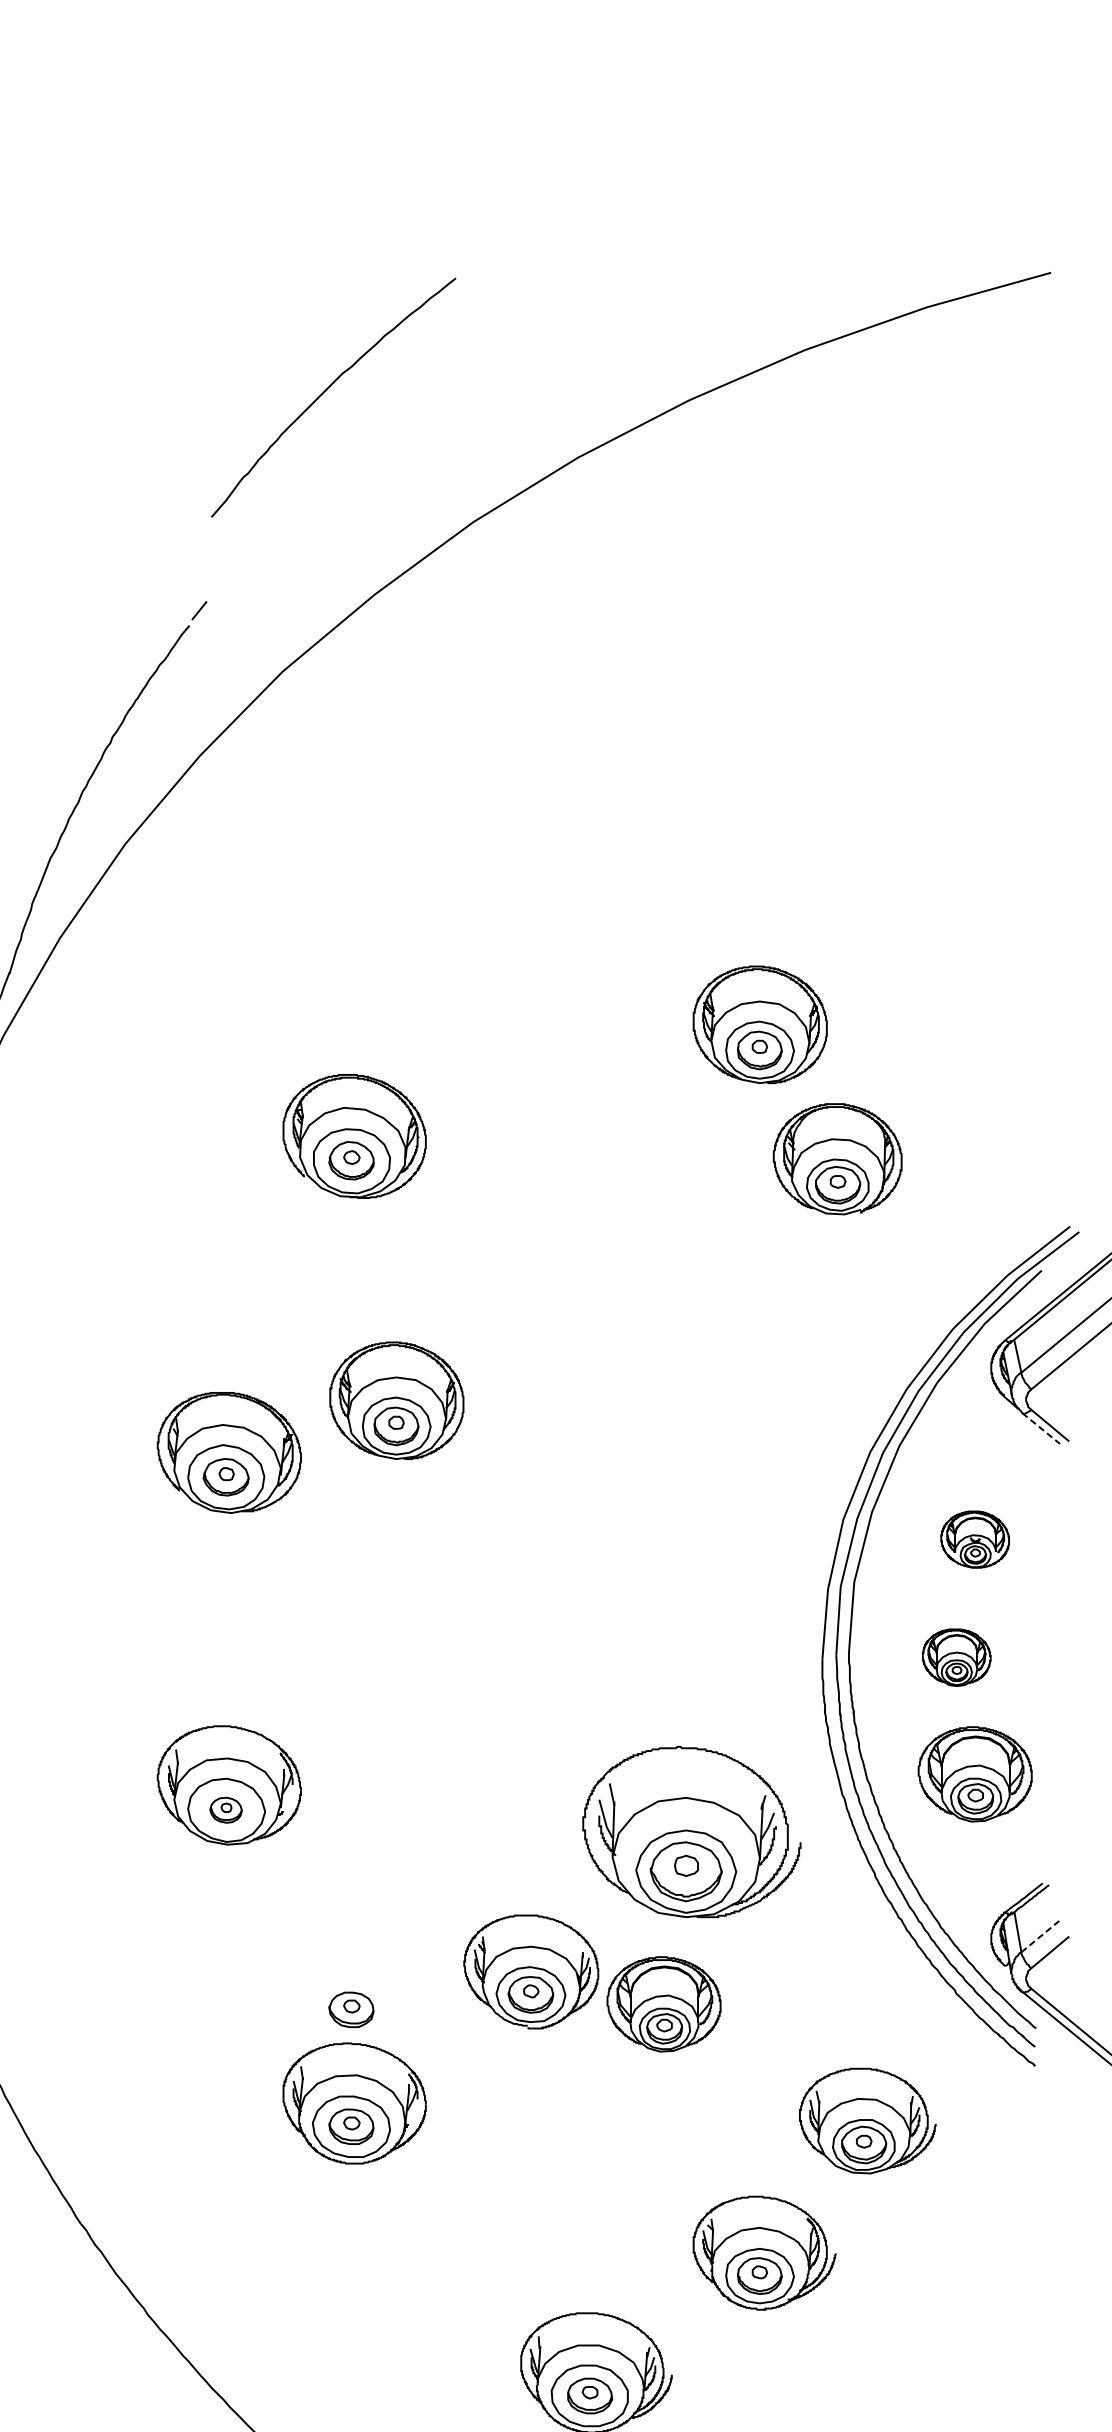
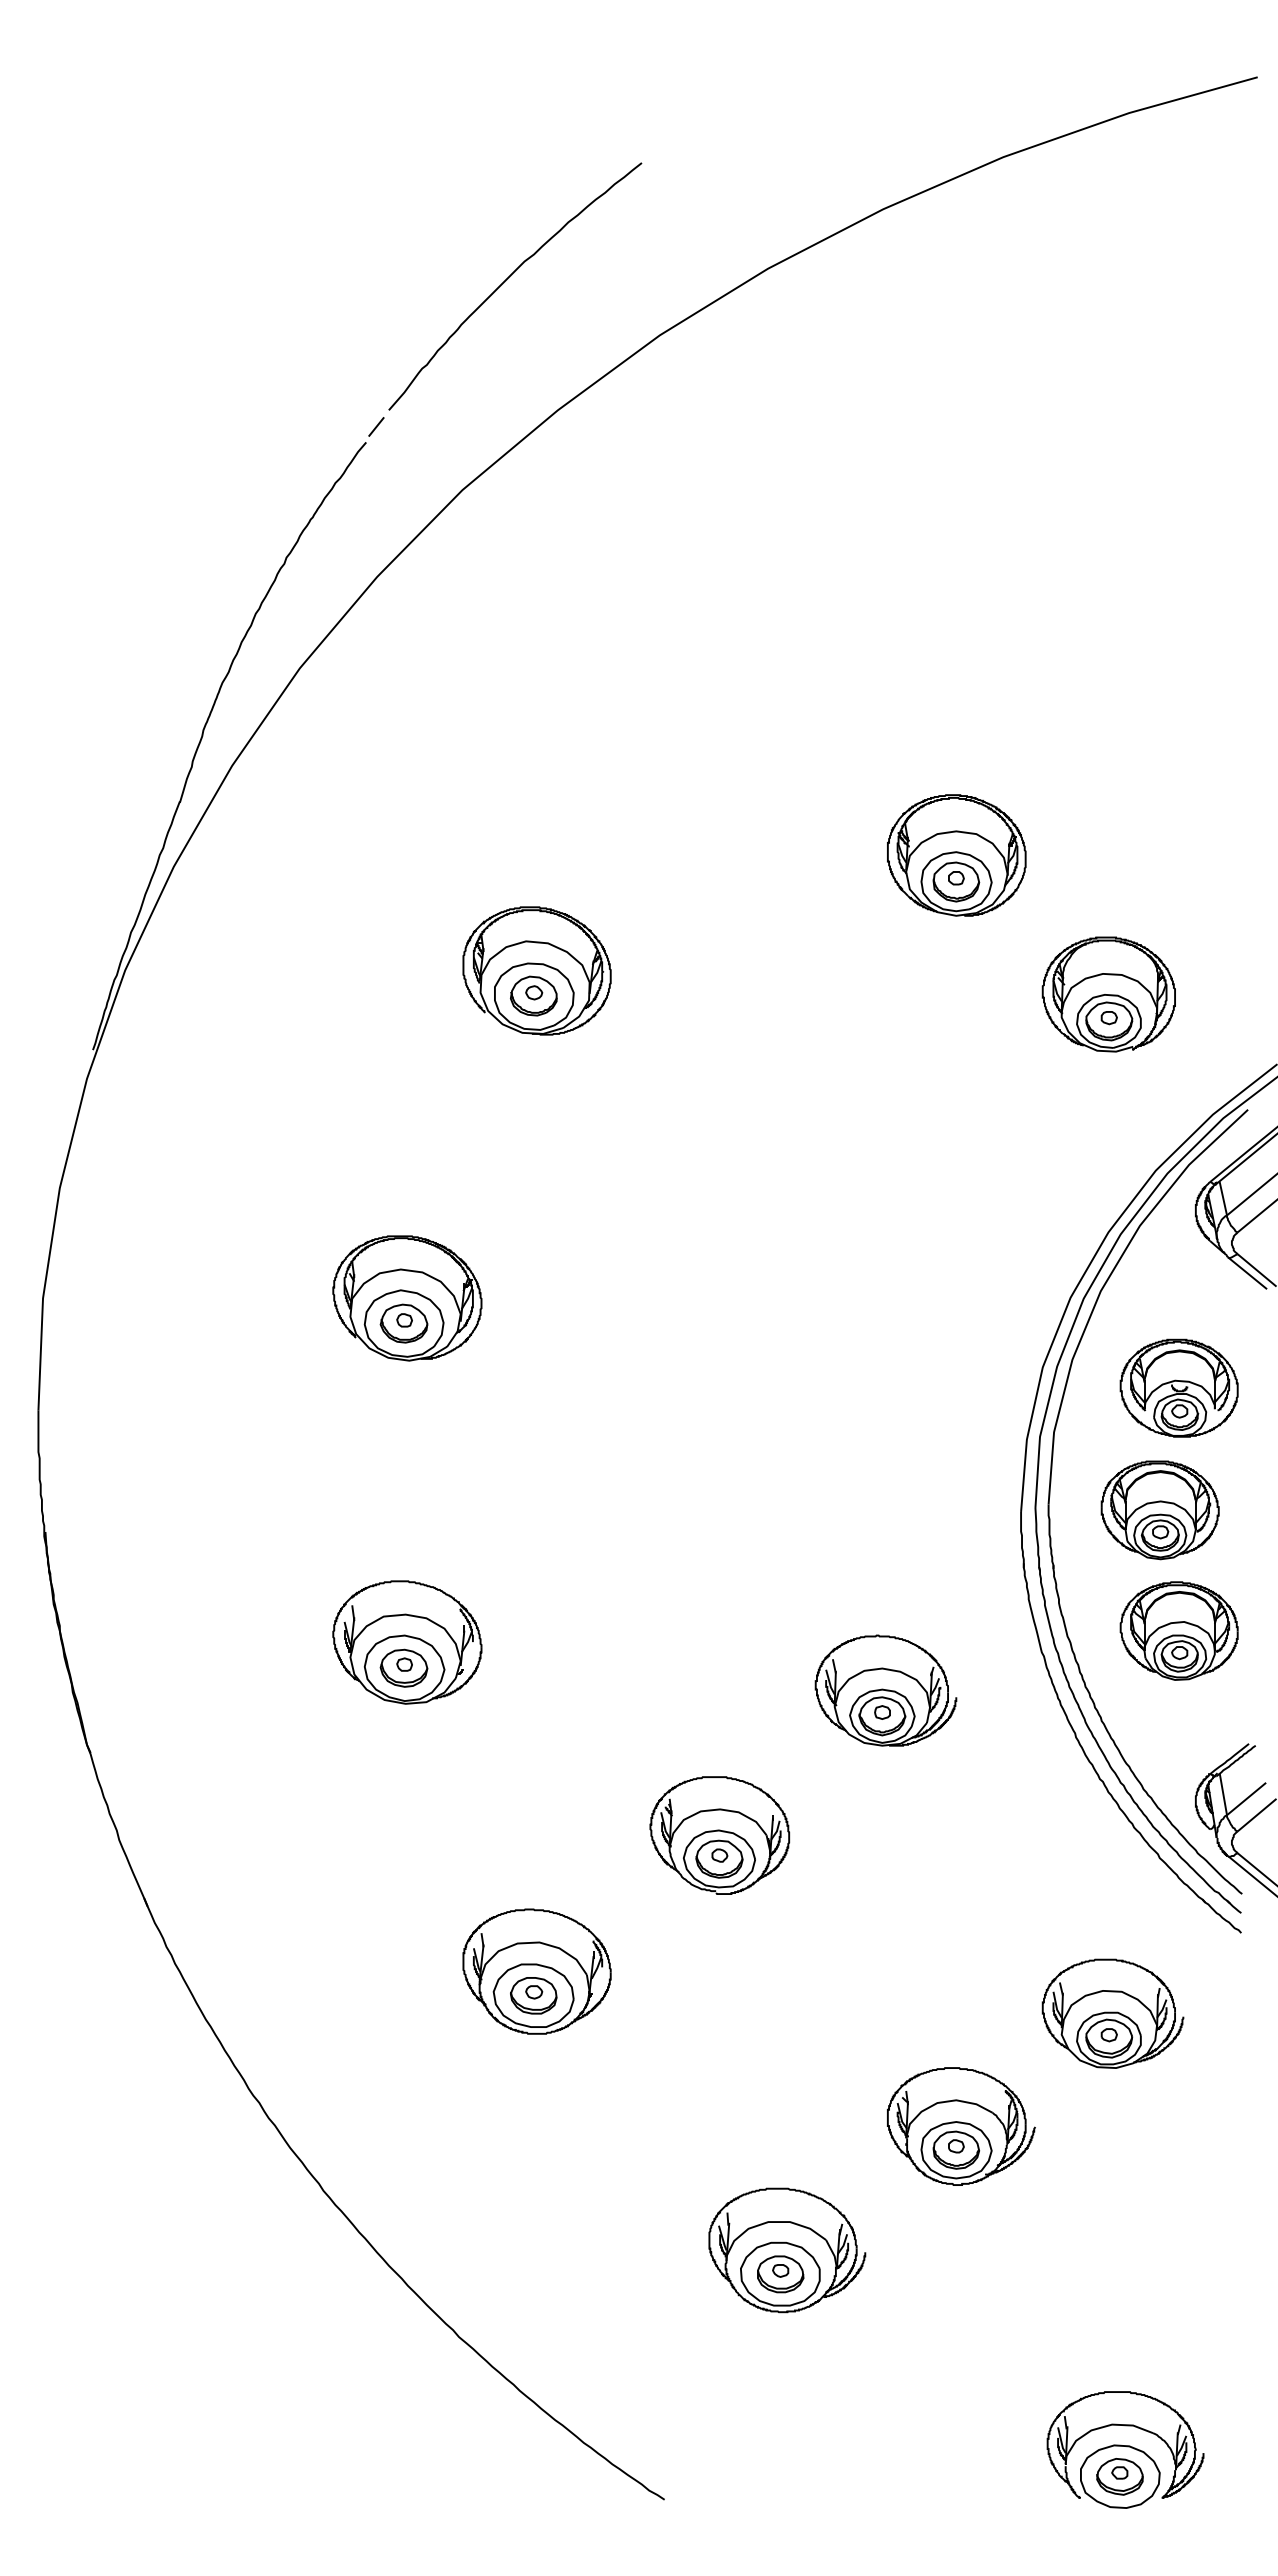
curve: (327, 389) -> (508, 278), moved
part: (837, 1159) -> (1108, 994), moved
part: (396, 1400) -> (580, 1244), removed
line: (1041, 1428) -> (1247, 1273), dashed -> solid
part: (974, 1538) -> (1178, 1387), size x1.67
part: (956, 1657) -> (1159, 1510), size x1.67
part: (225, 1809) -> (403, 1667), size x1.43
part: (691, 1831) -> (885, 1690), size x0.62
line: (1040, 1936) -> (1246, 1798), dashed -> solid
part: (663, 2003) -> (856, 1868), removed
part: (351, 2009) -> (533, 1874), removed
part: (867, 2120) -> (1112, 2013), moved

